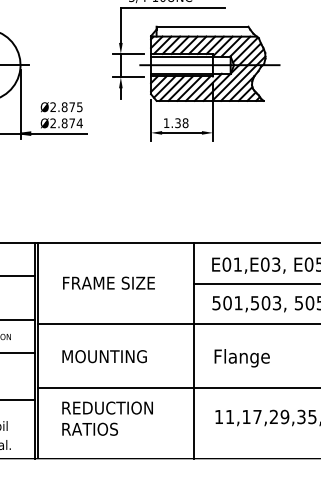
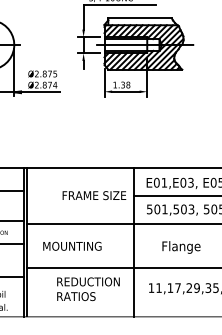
text: (109, 283) -> (94, 195), moved
text: (242, 358) -> (181, 247), moved
text: (107, 419) -> (88, 289), moved

